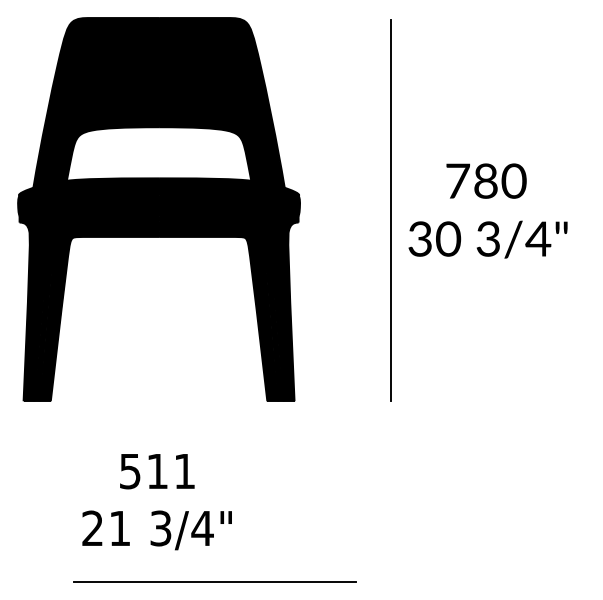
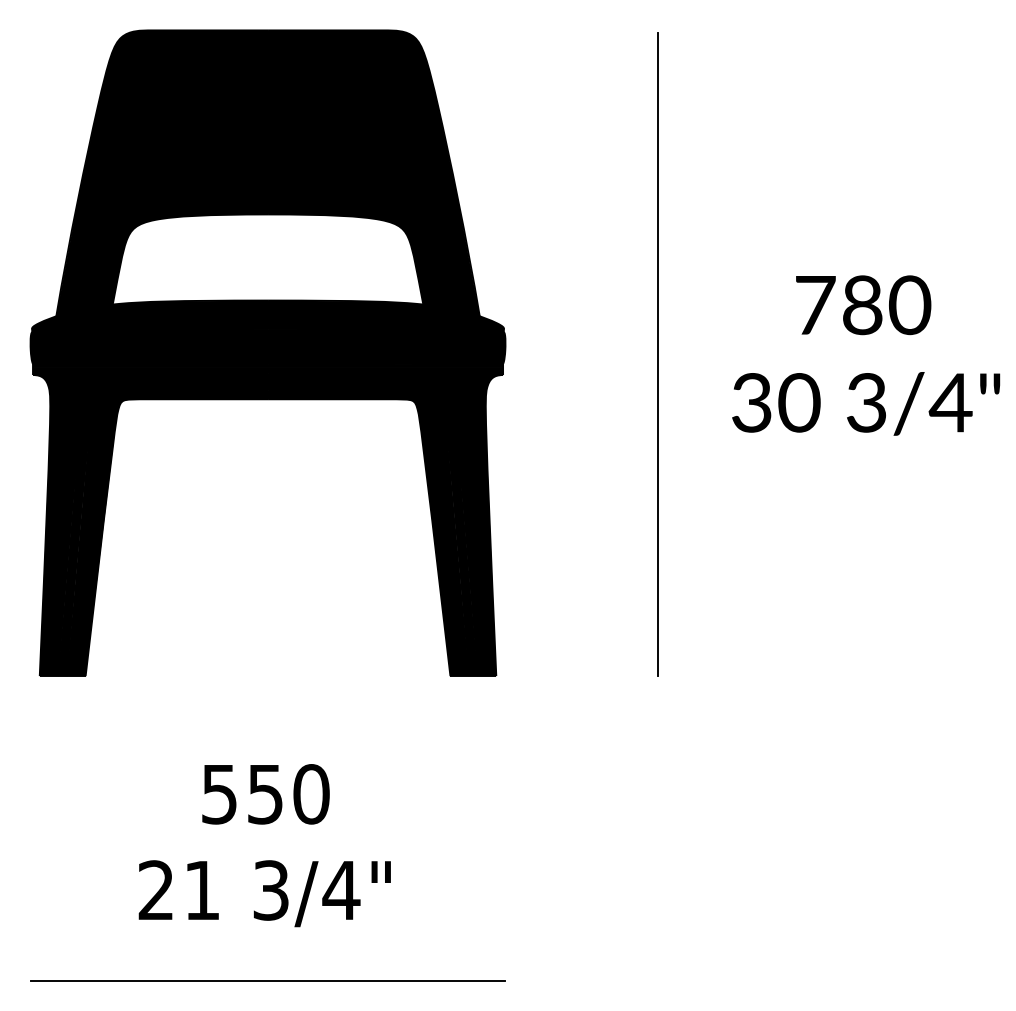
text: (487, 210) -> (865, 354), moved
text: (171, 471) -> (288, 794), 511 -> 550
line: (214, 581) -> (267, 979), moved

